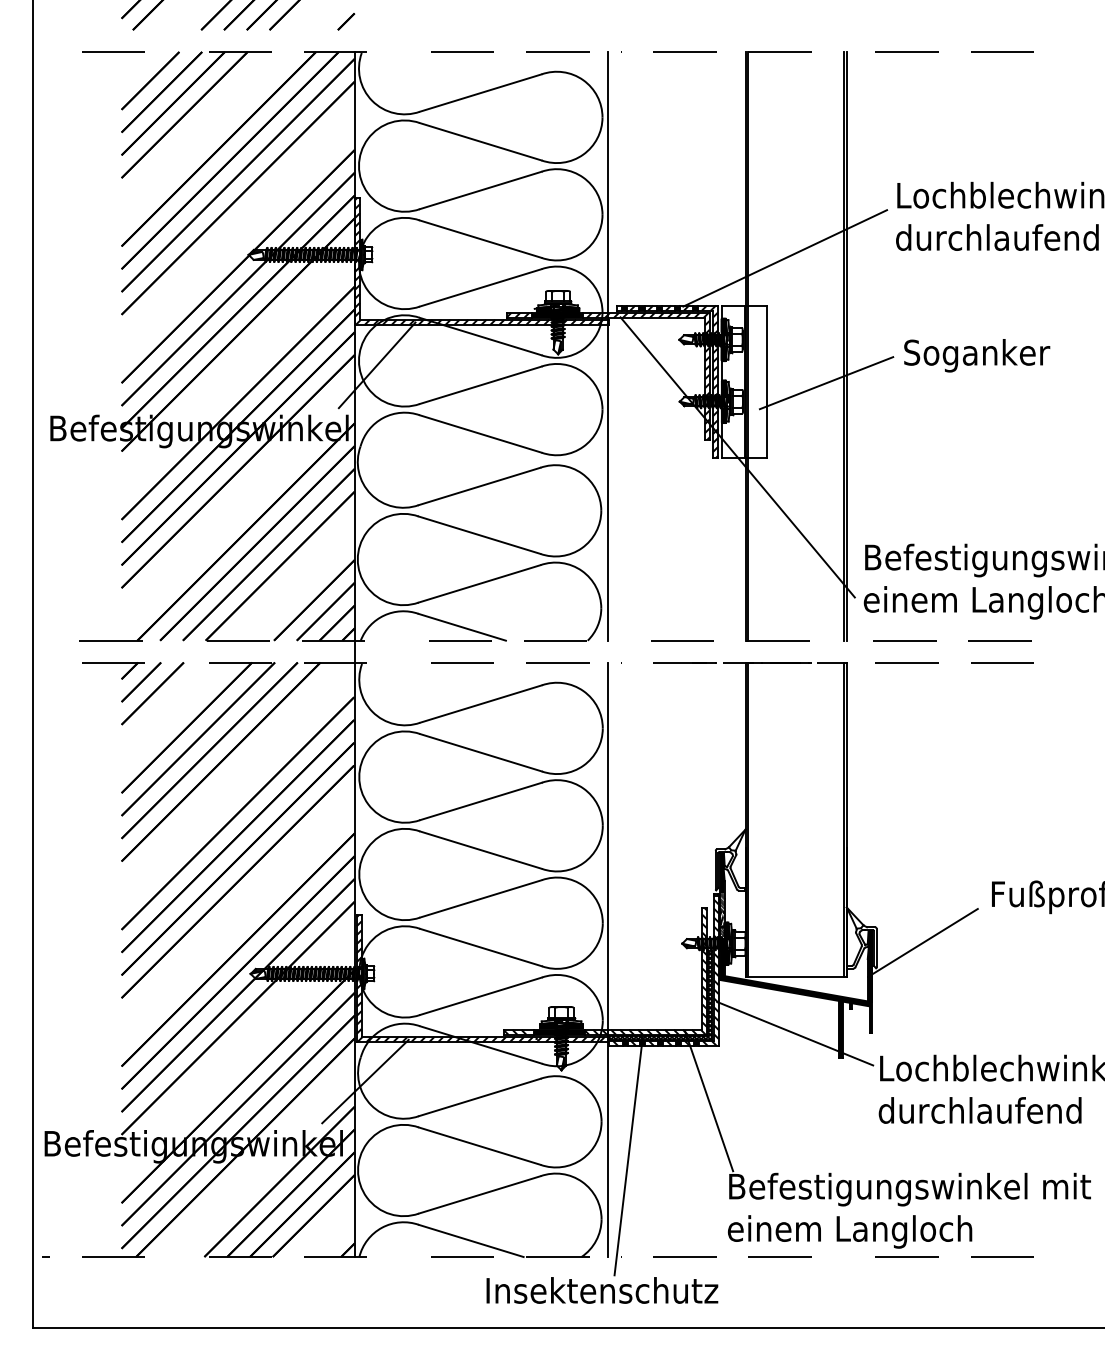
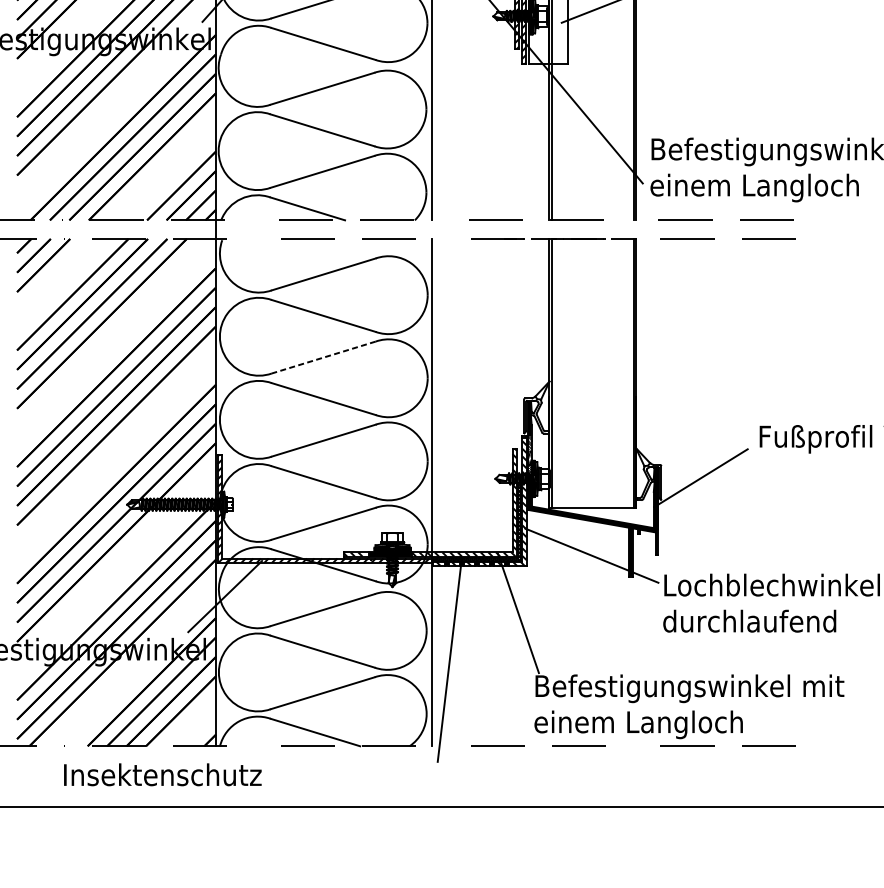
line: (481, 801) -> (324, 357), solid -> dashed
text: (602, 1290) -> (162, 774), moved

